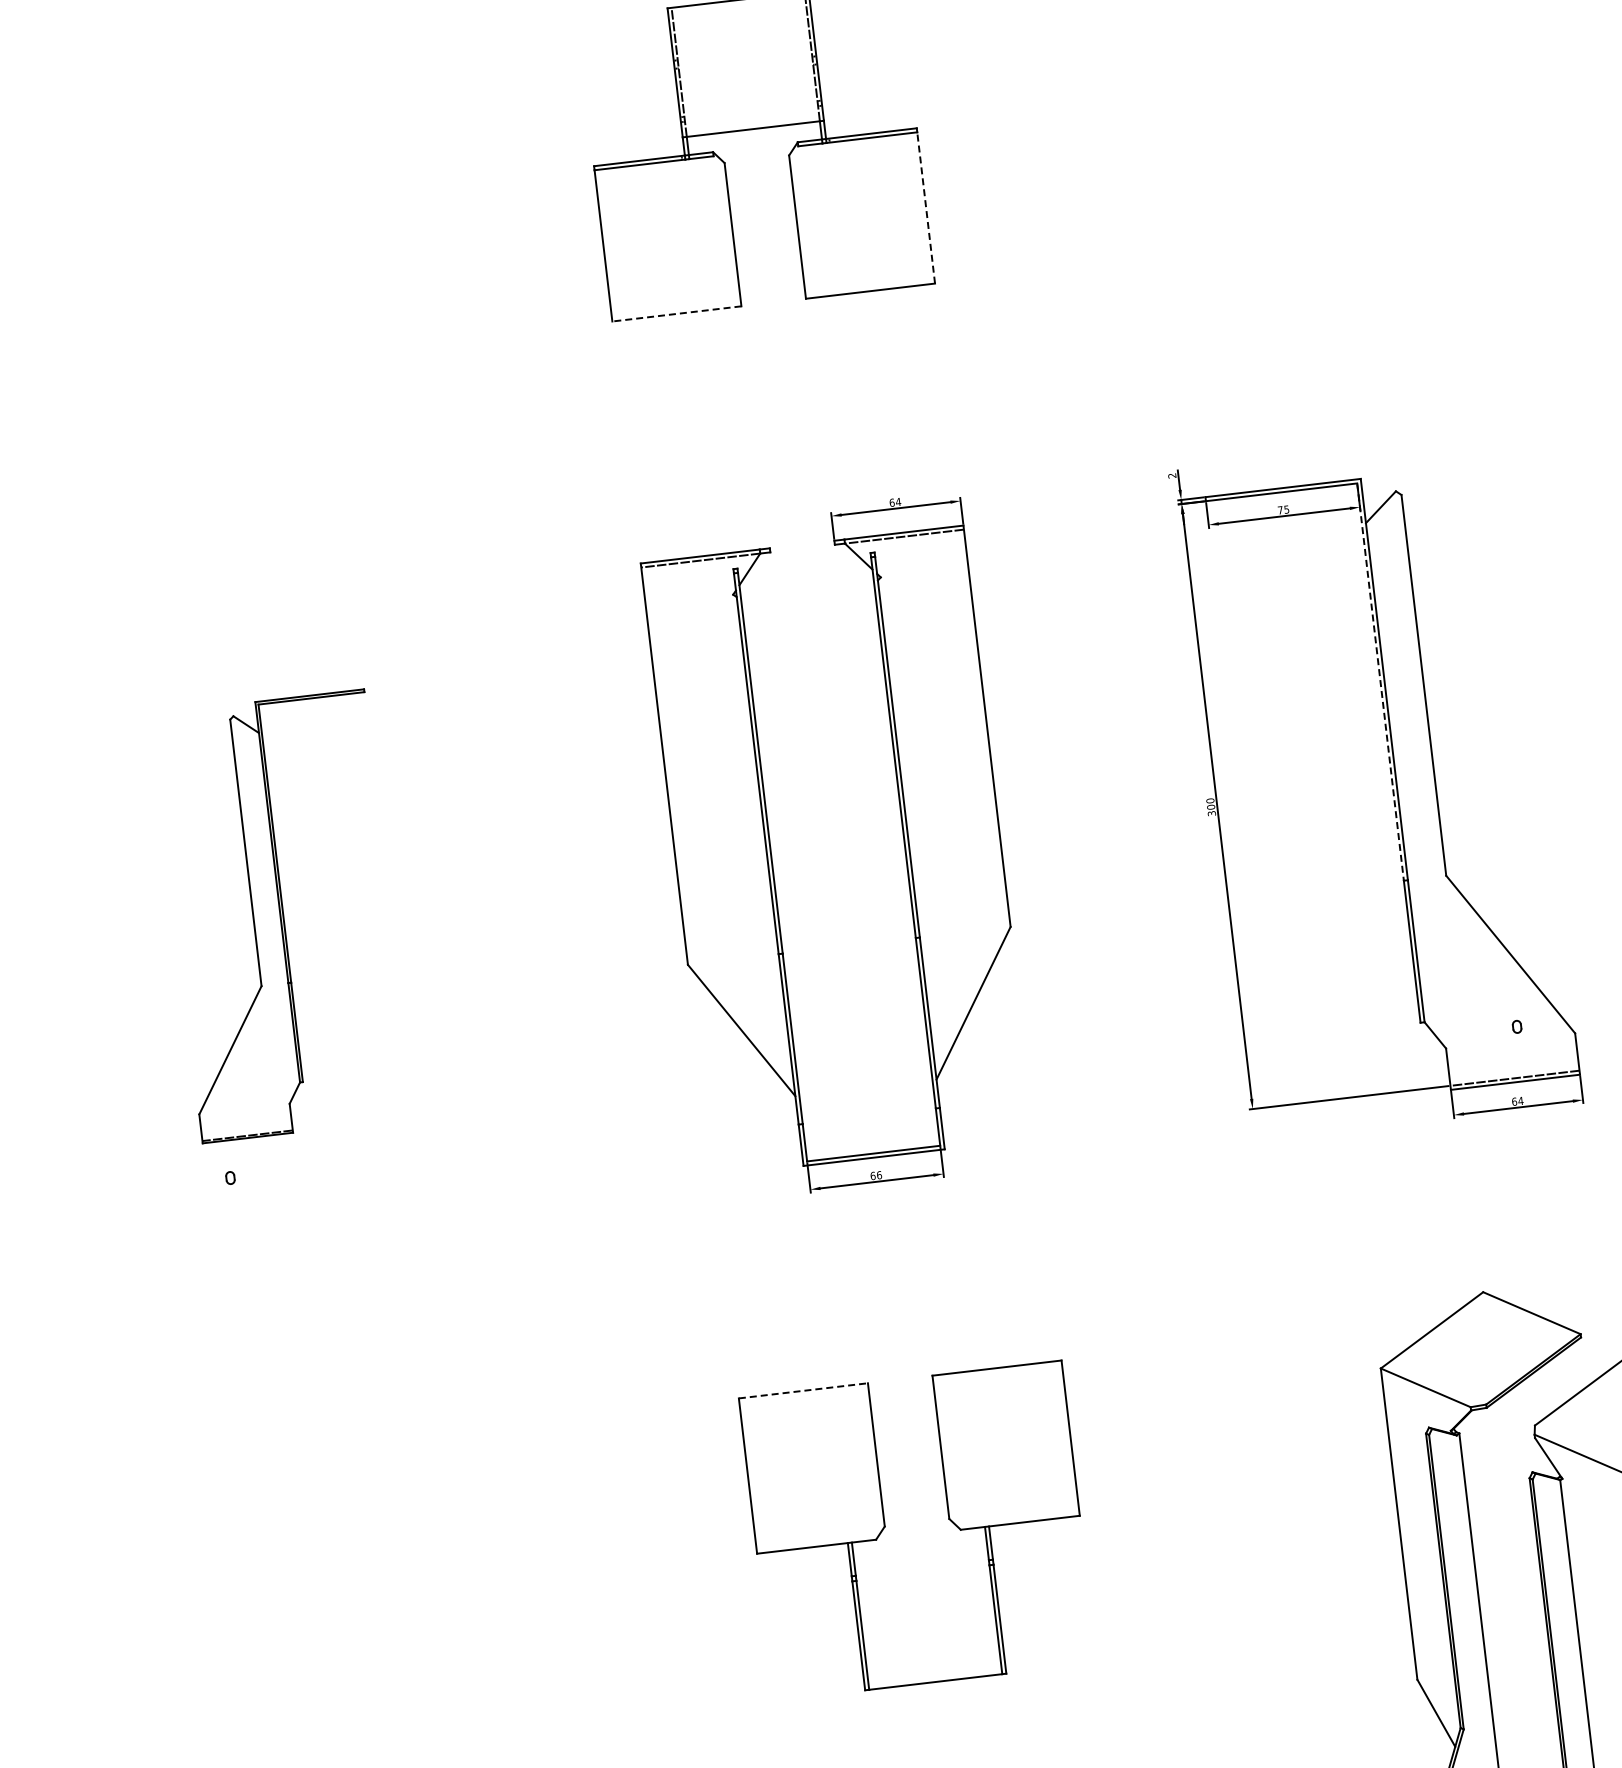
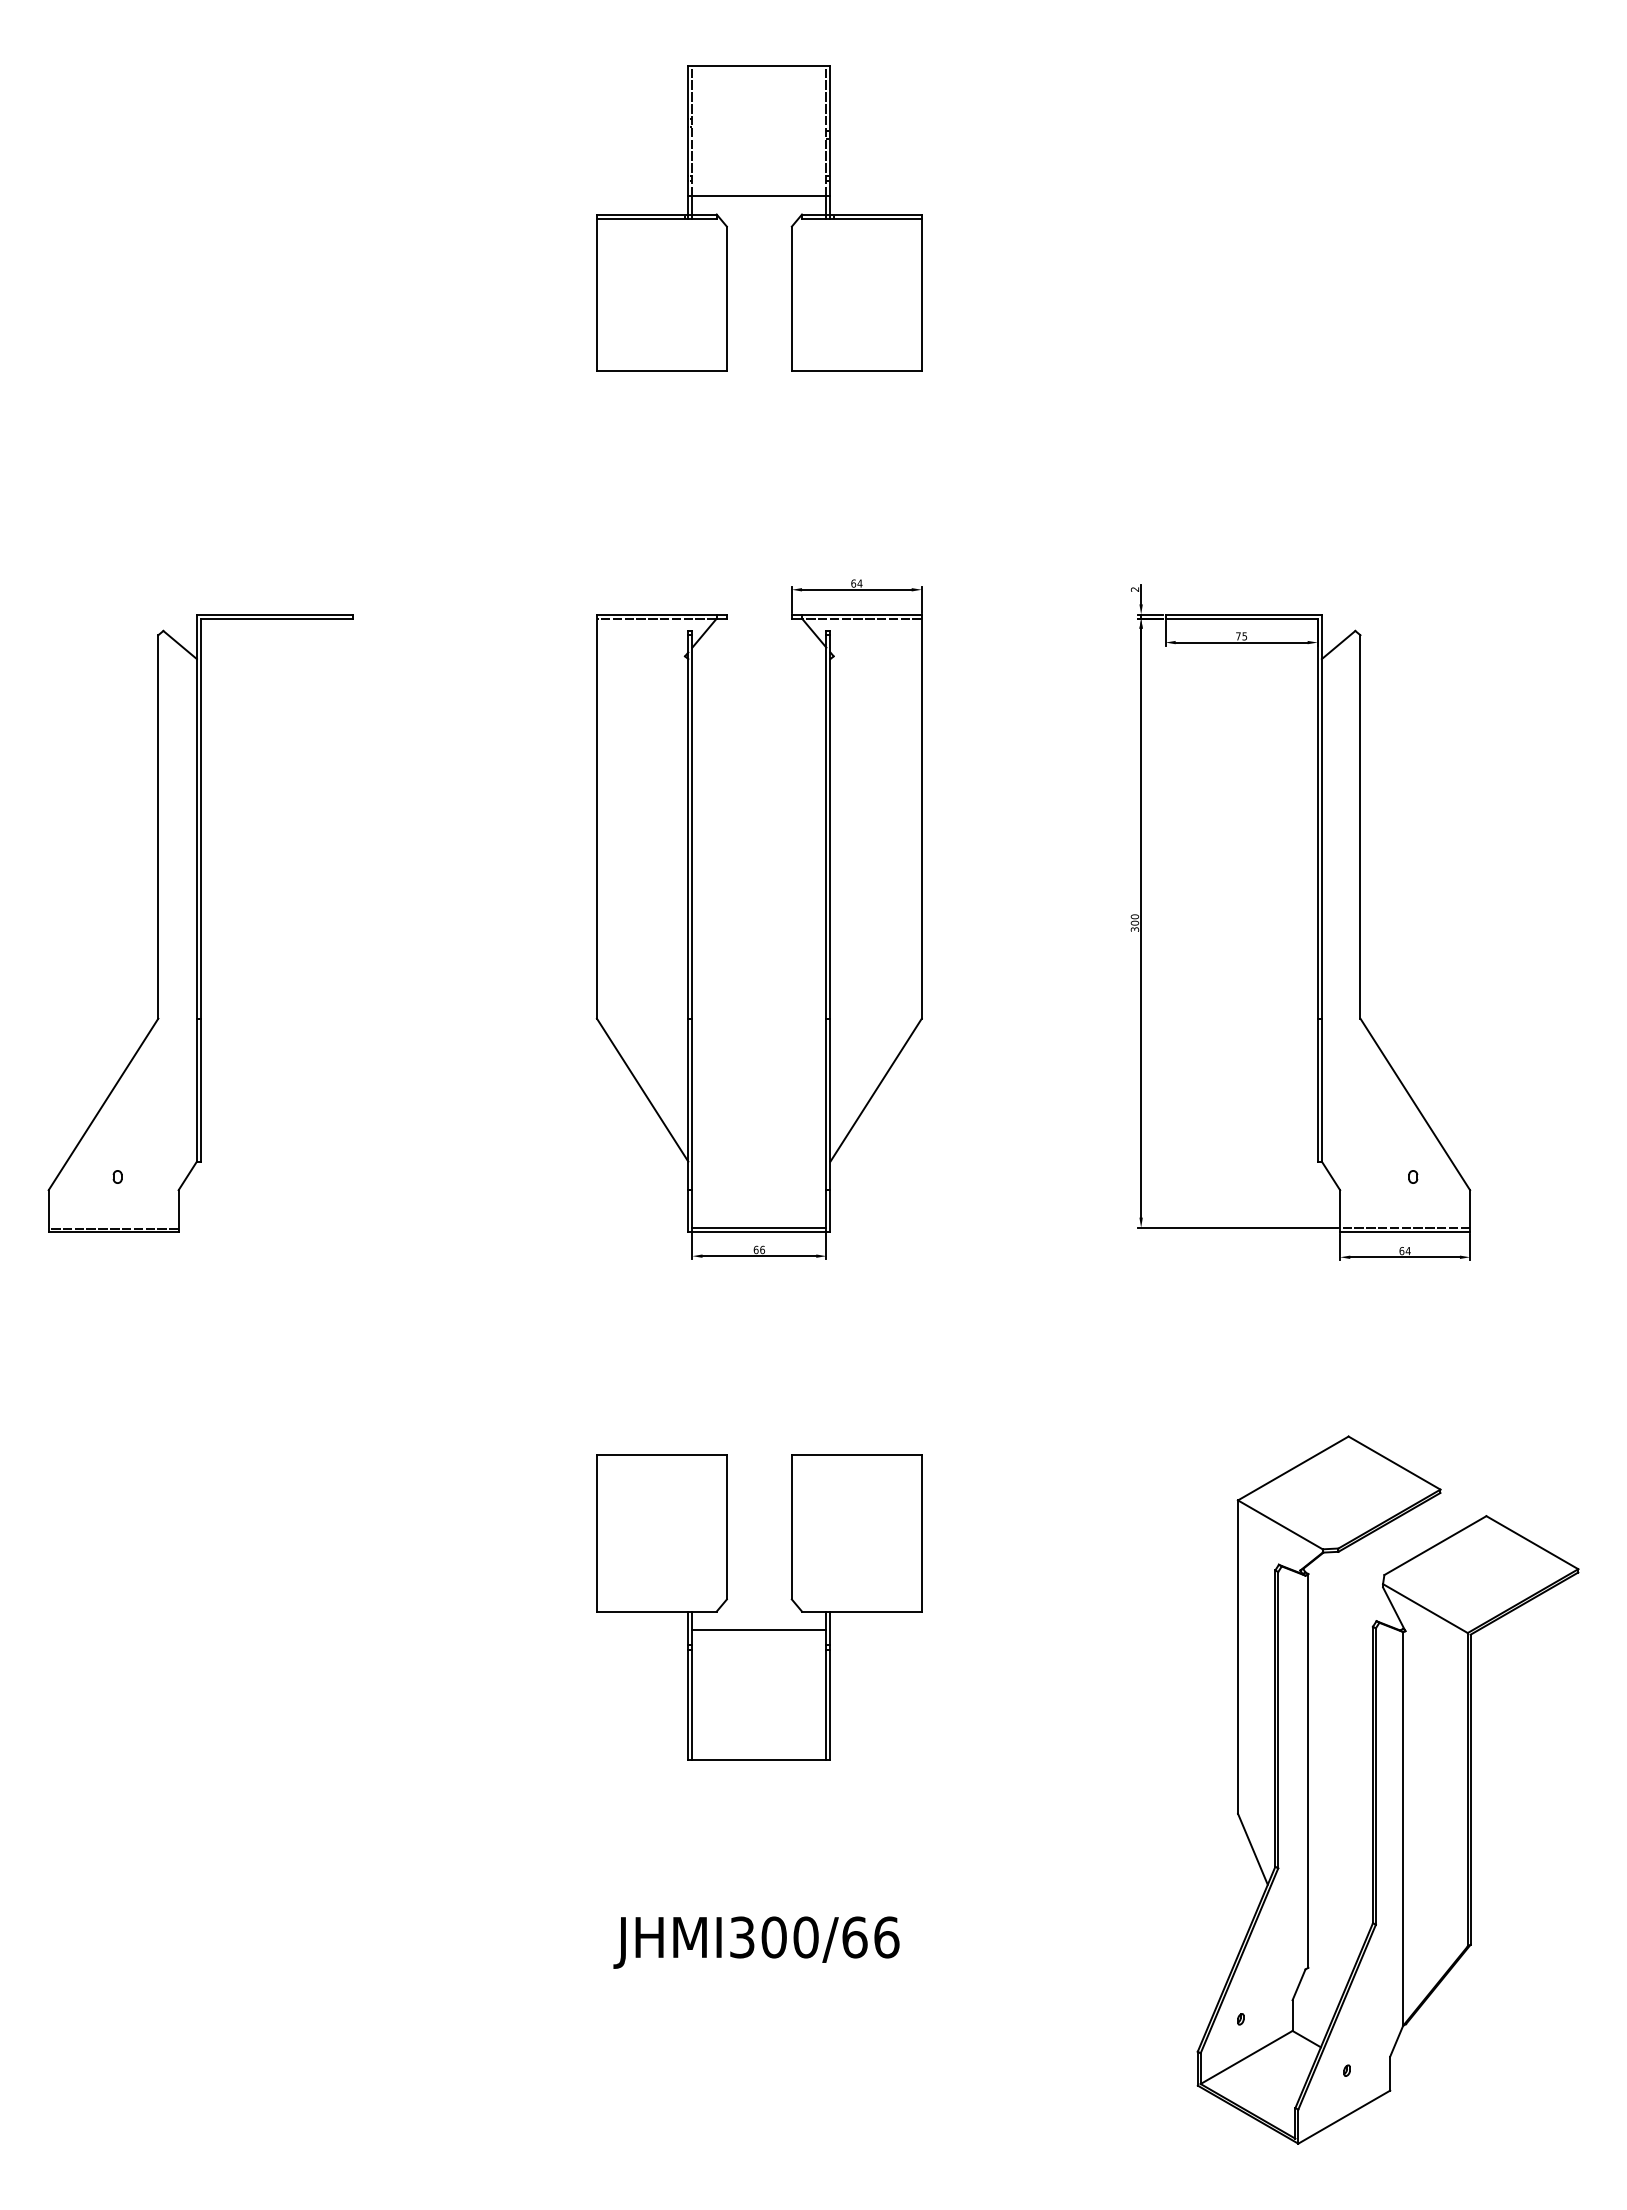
line: (925, 207) -> (921, 294), dashed -> solid
line: (676, 313) -> (661, 370), dashed -> solid
line: (1380, 682) -> (1317, 819), dashed -> solid
part: (283, 916) -> (200, 923), size x1.43
line: (803, 1391) -> (661, 1455), dashed -> solid
line: (920, 1552) -> (759, 1629), added

